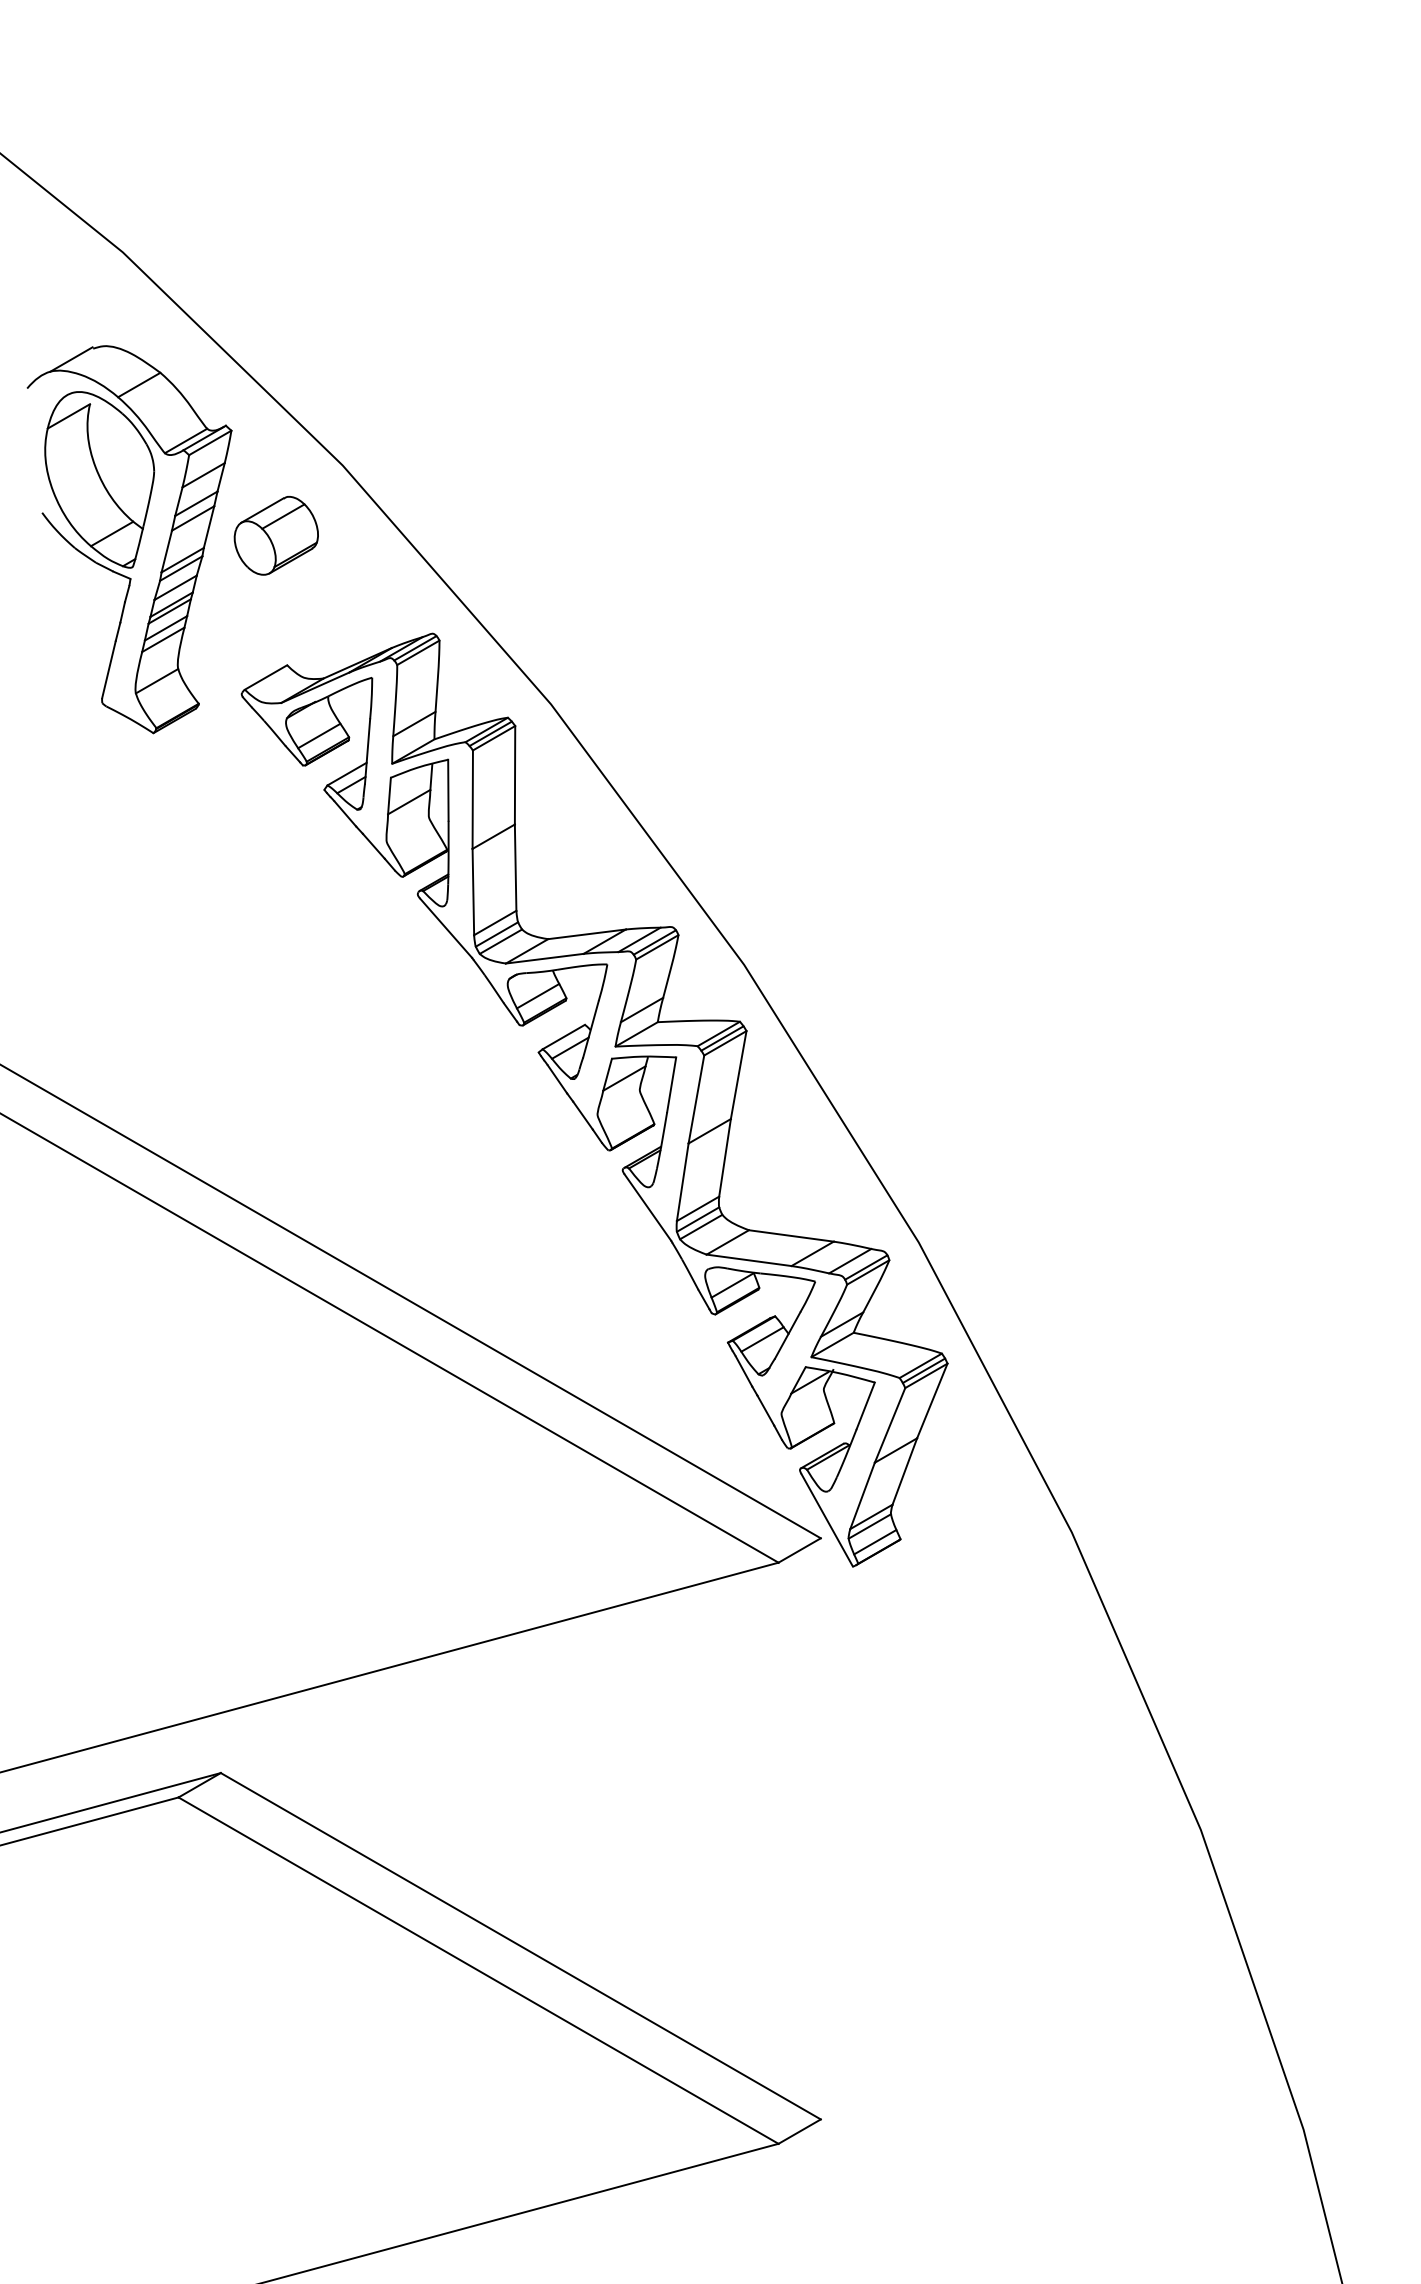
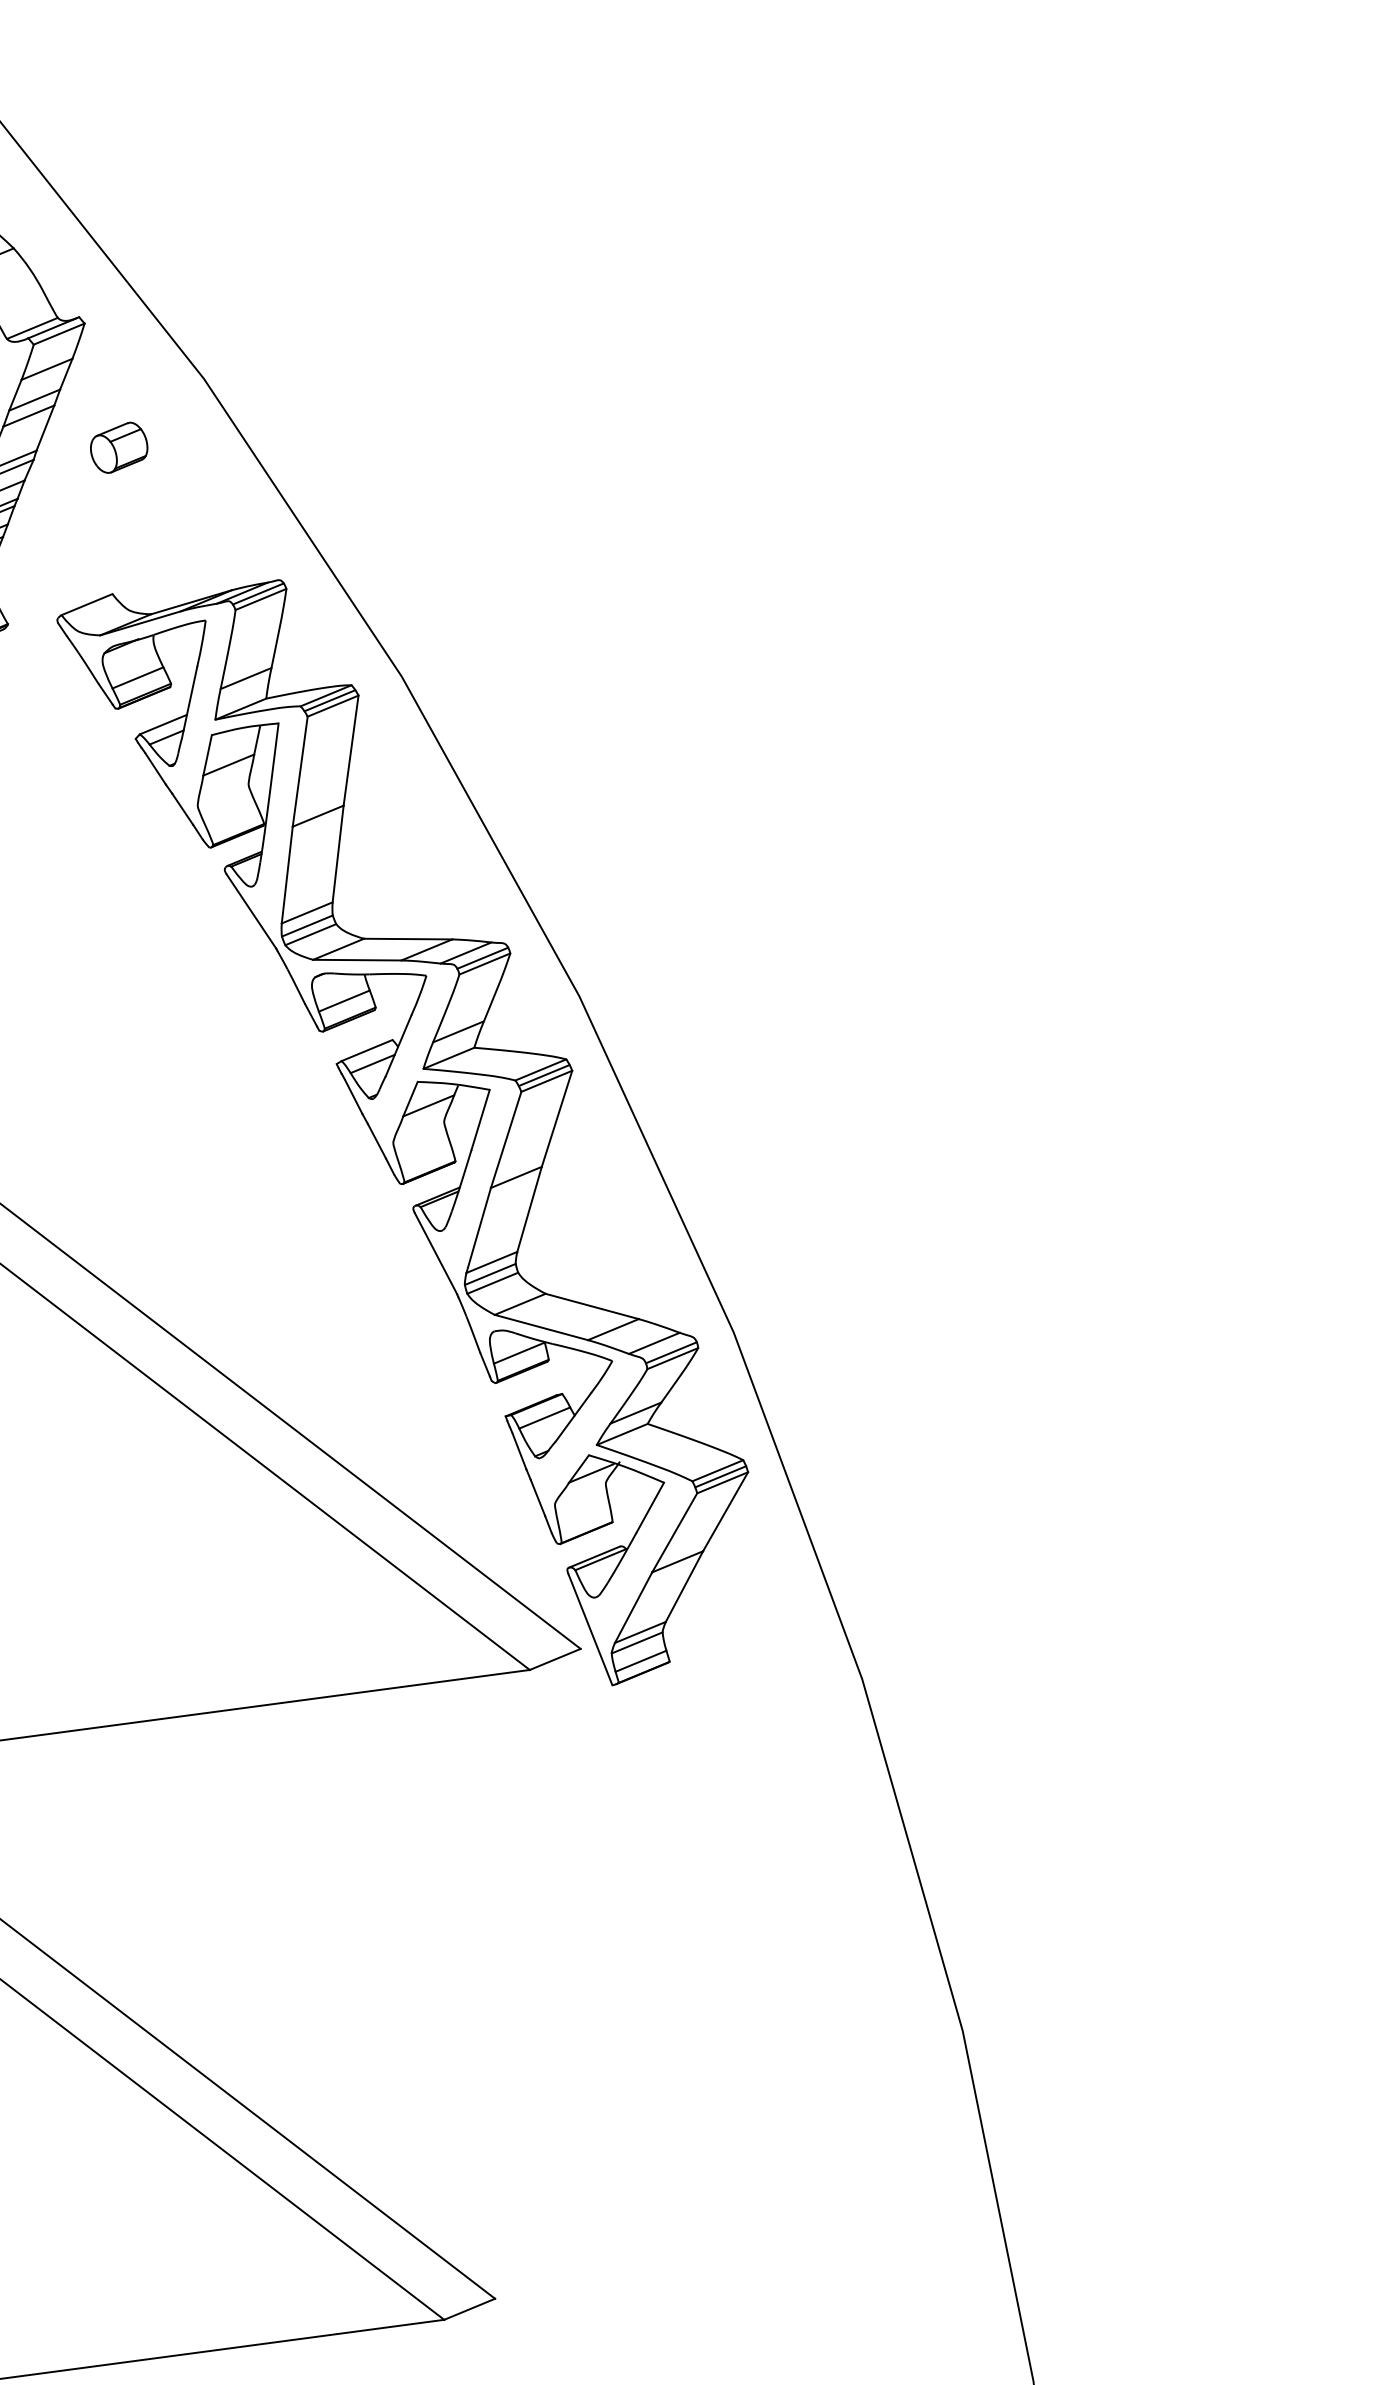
part: (275, 535) -> (118, 447), size x0.6

